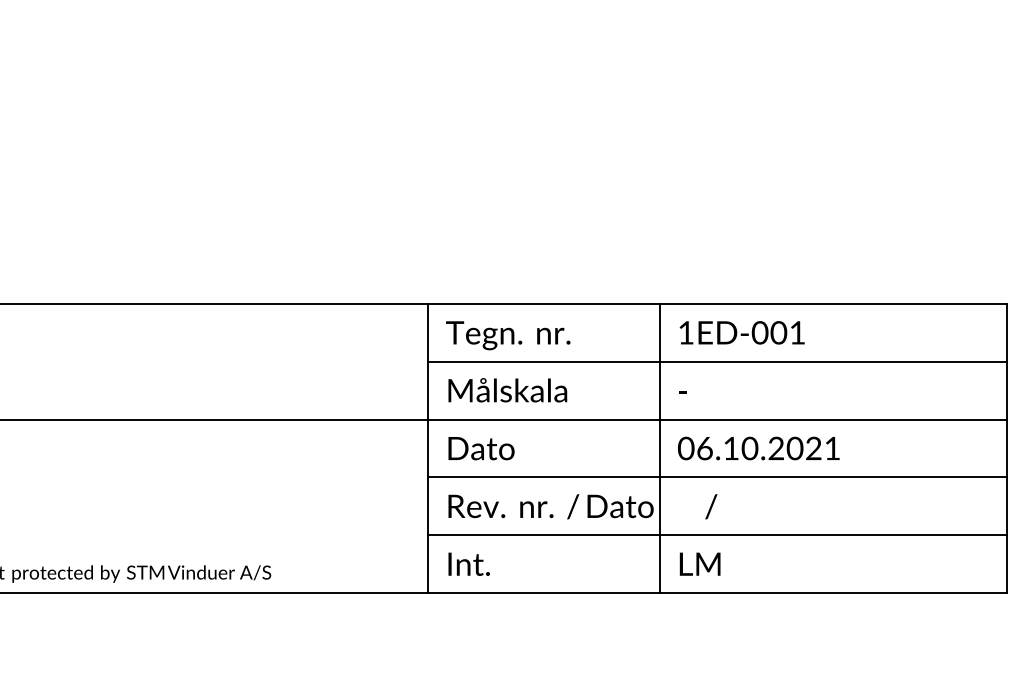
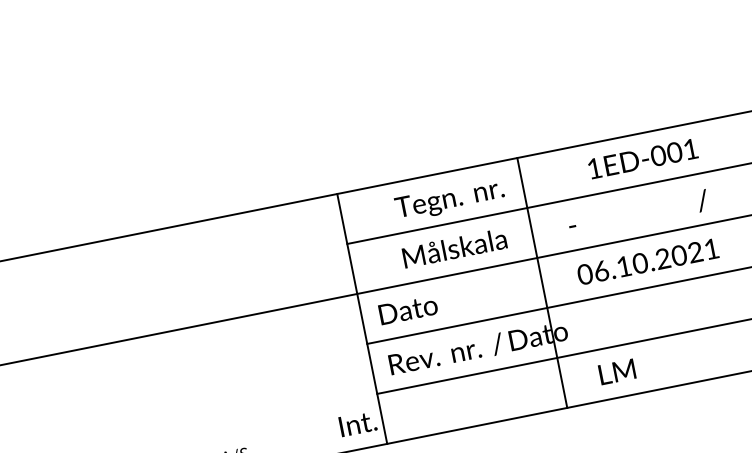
text: (741, 332) -> (642, 158), moved
text: (508, 335) -> (450, 199), moved
text: (507, 390) -> (454, 248), moved
line: (659, 448) -> (542, 282), moved
text: (711, 506) -> (702, 200), moved
text: (468, 563) -> (357, 423), moved

